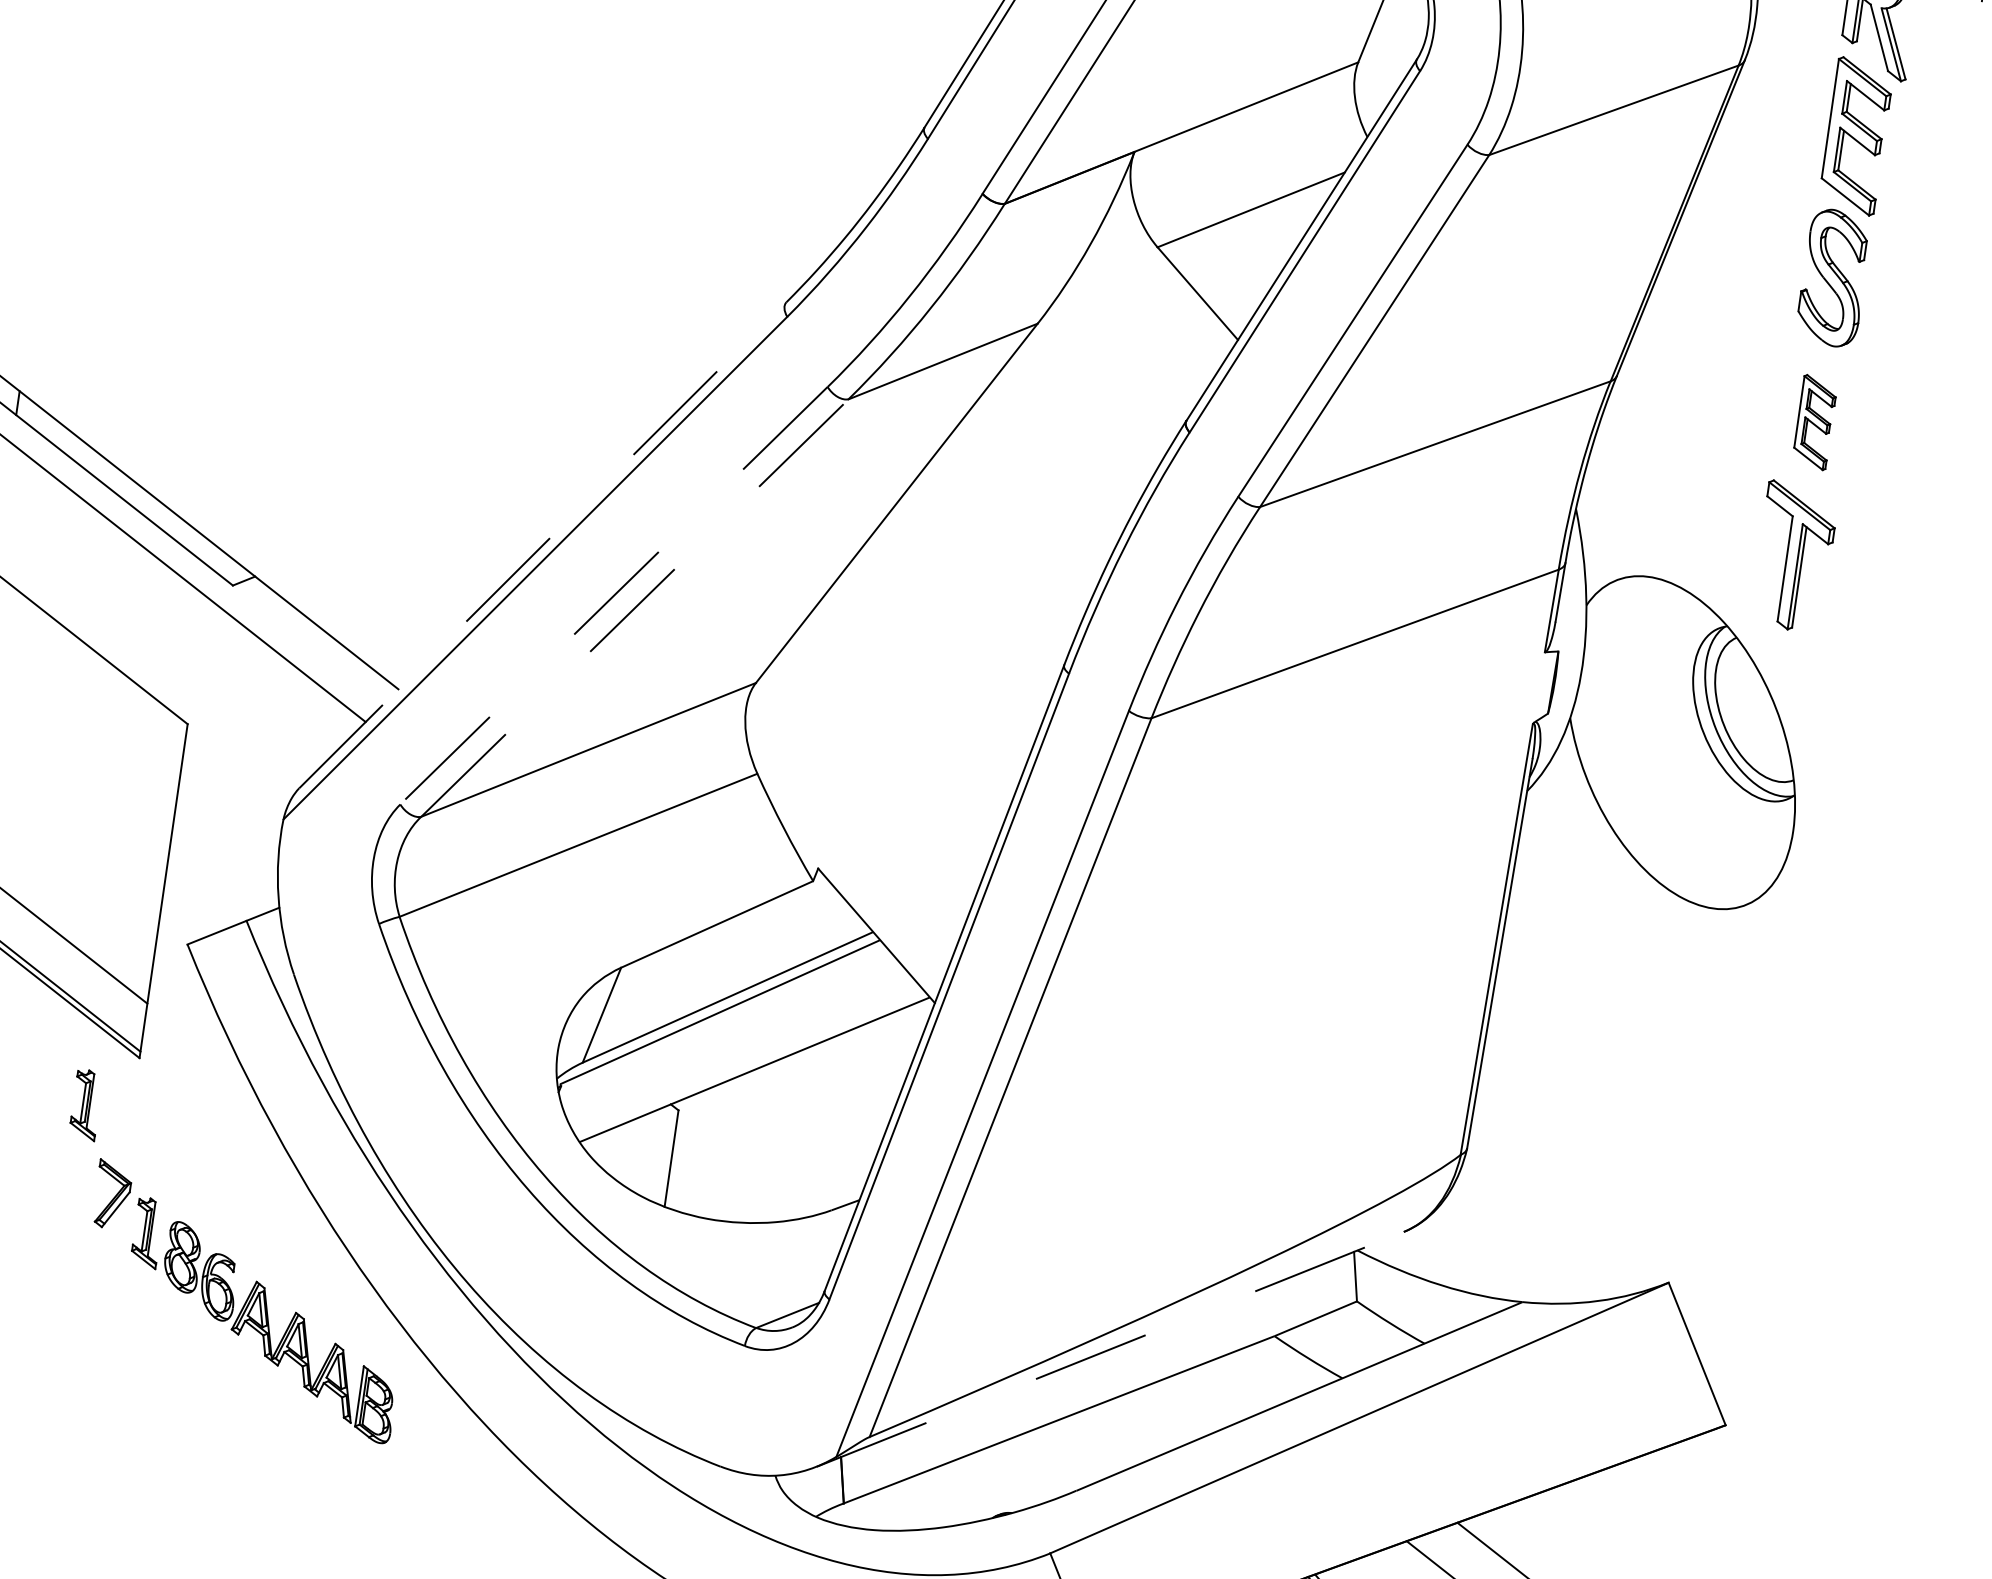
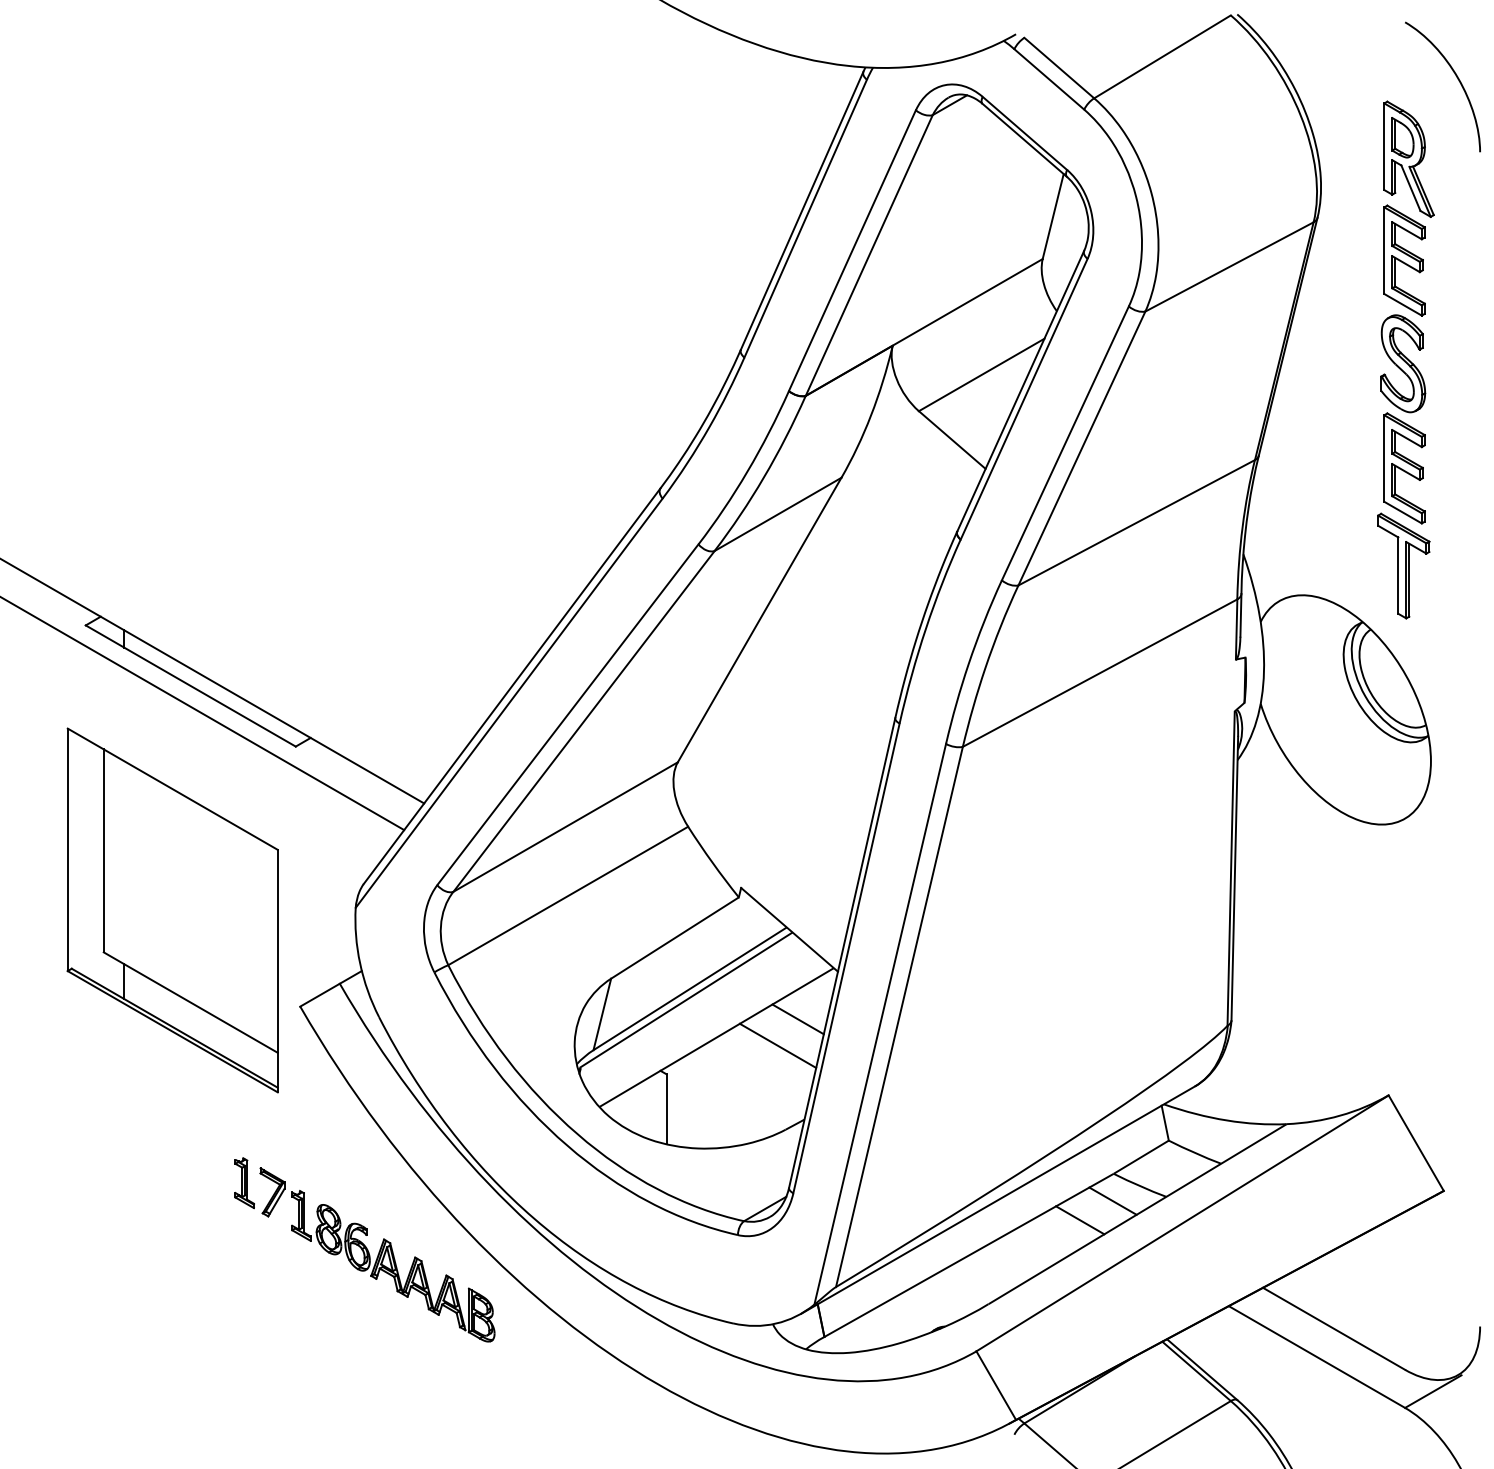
part: (1814, 422) -> (1404, 468), size x1.67
line: (543, 544) -> (512, 685), dashed -> solid
line: (613, 595) -> (567, 714), dashed -> solid
line: (635, 608) -> (584, 721), dashed -> solid
line: (869, 1060) -> (797, 1019), added
line: (836, 1092) -> (777, 1045), added
part: (85, 1105) -> (244, 1183), moved
line: (1110, 1348) -> (998, 1199), dashed -> solid
line: (1267, 1372) -> (1112, 1200), added
line: (1219, 1393) -> (1080, 1220), added

